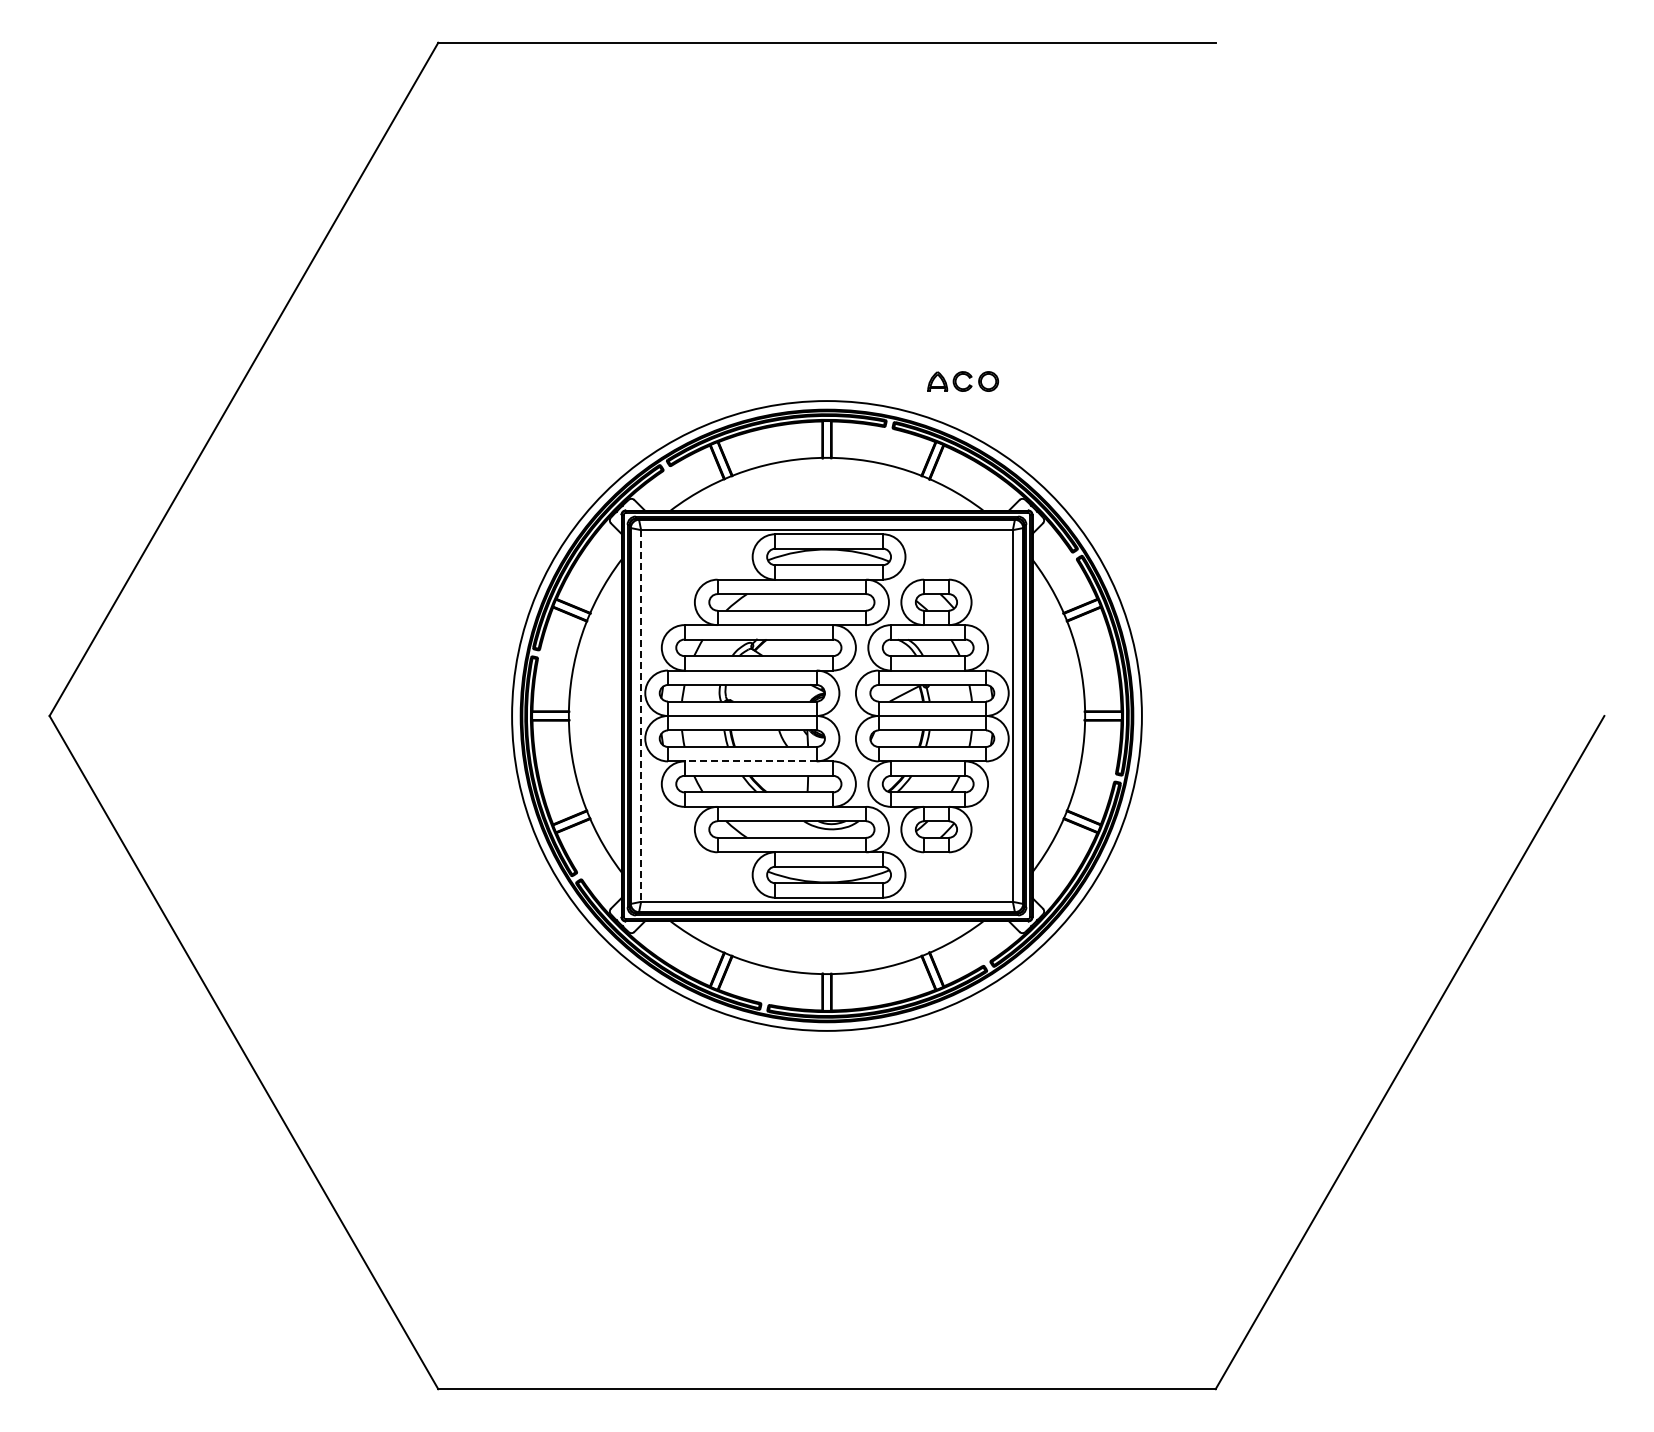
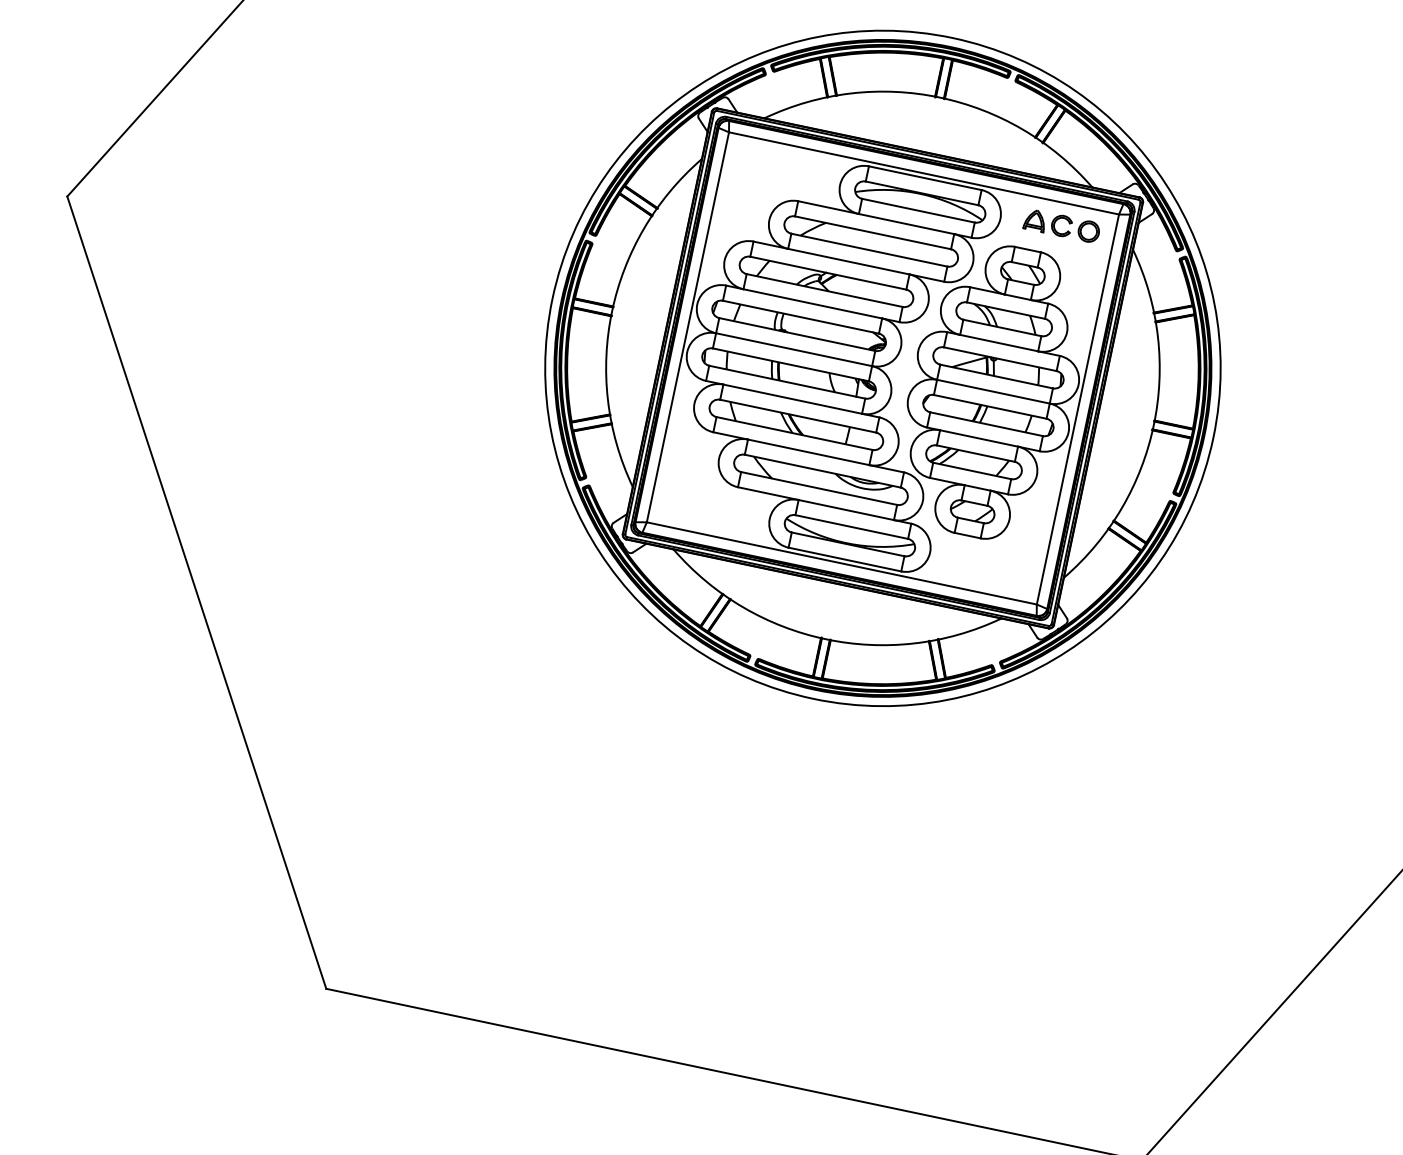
part: (965, 375) -> (1065, 220), moved
line: (641, 715) -> (688, 326), dashed -> solid
line: (750, 761) -> (792, 399), dashed -> solid

